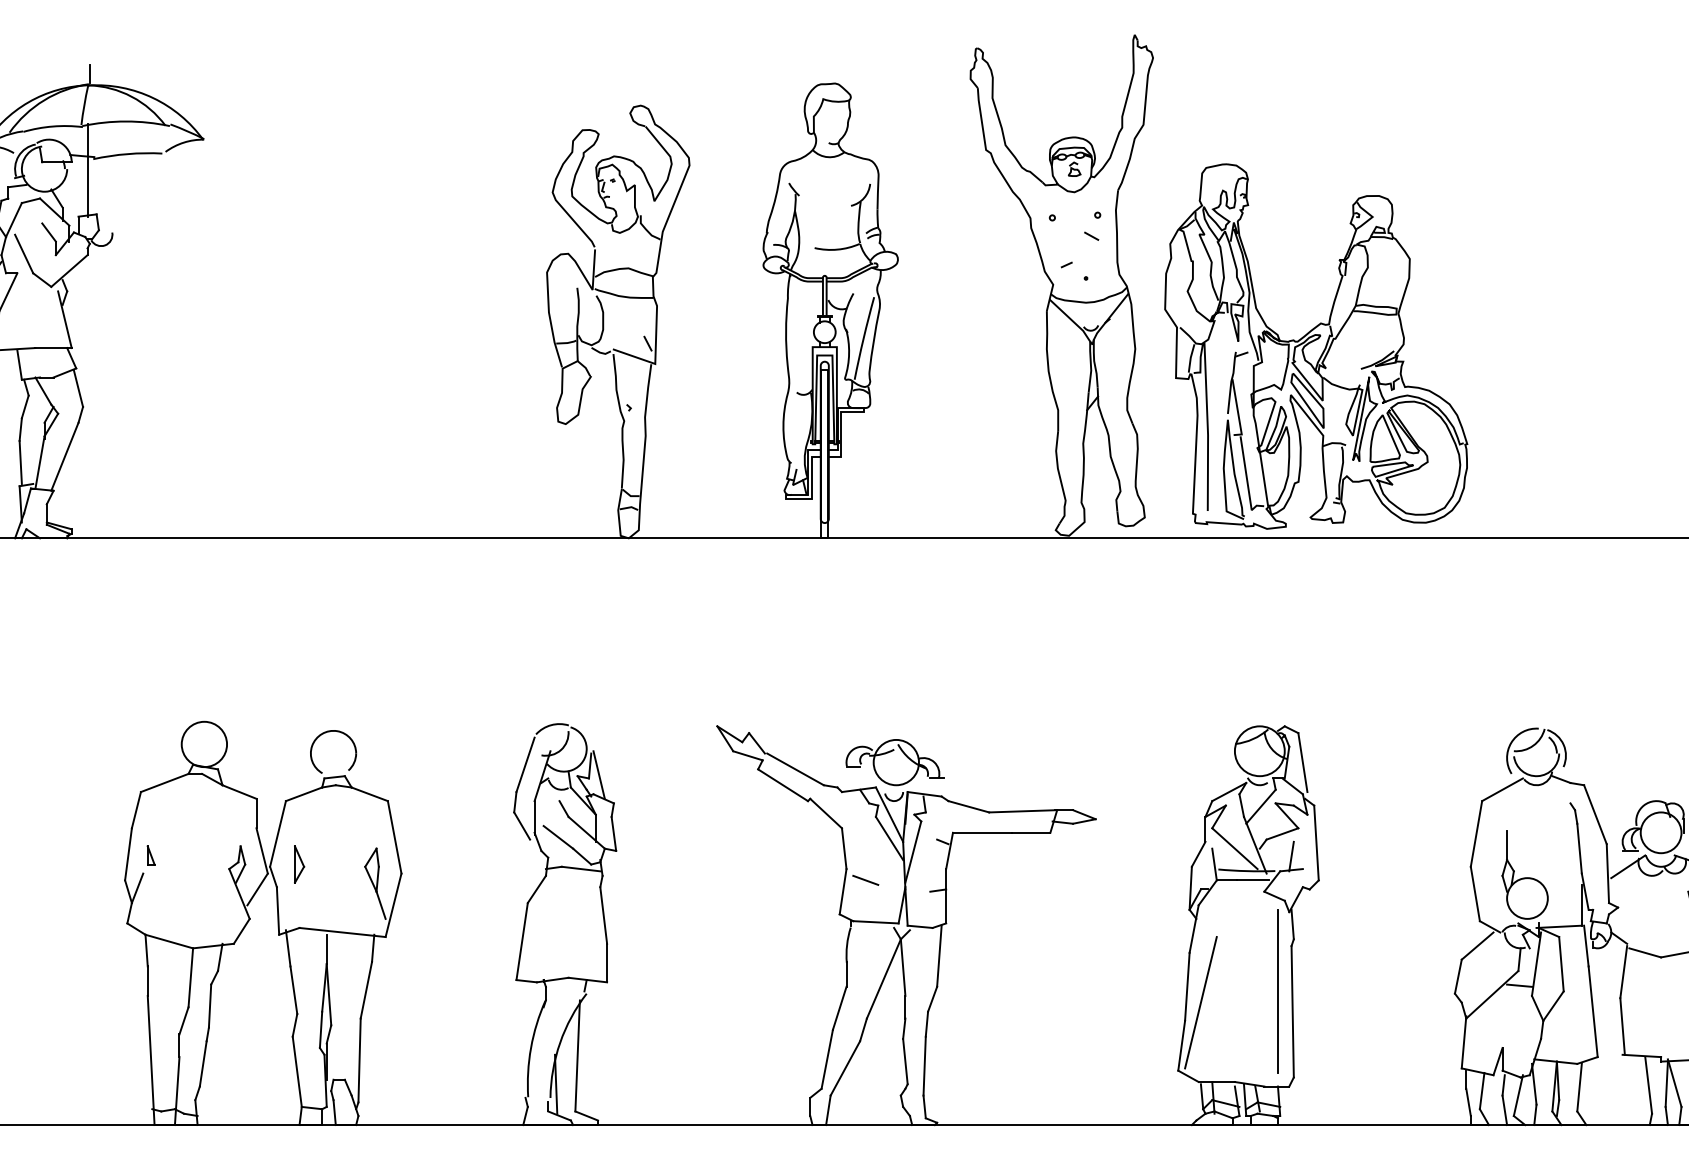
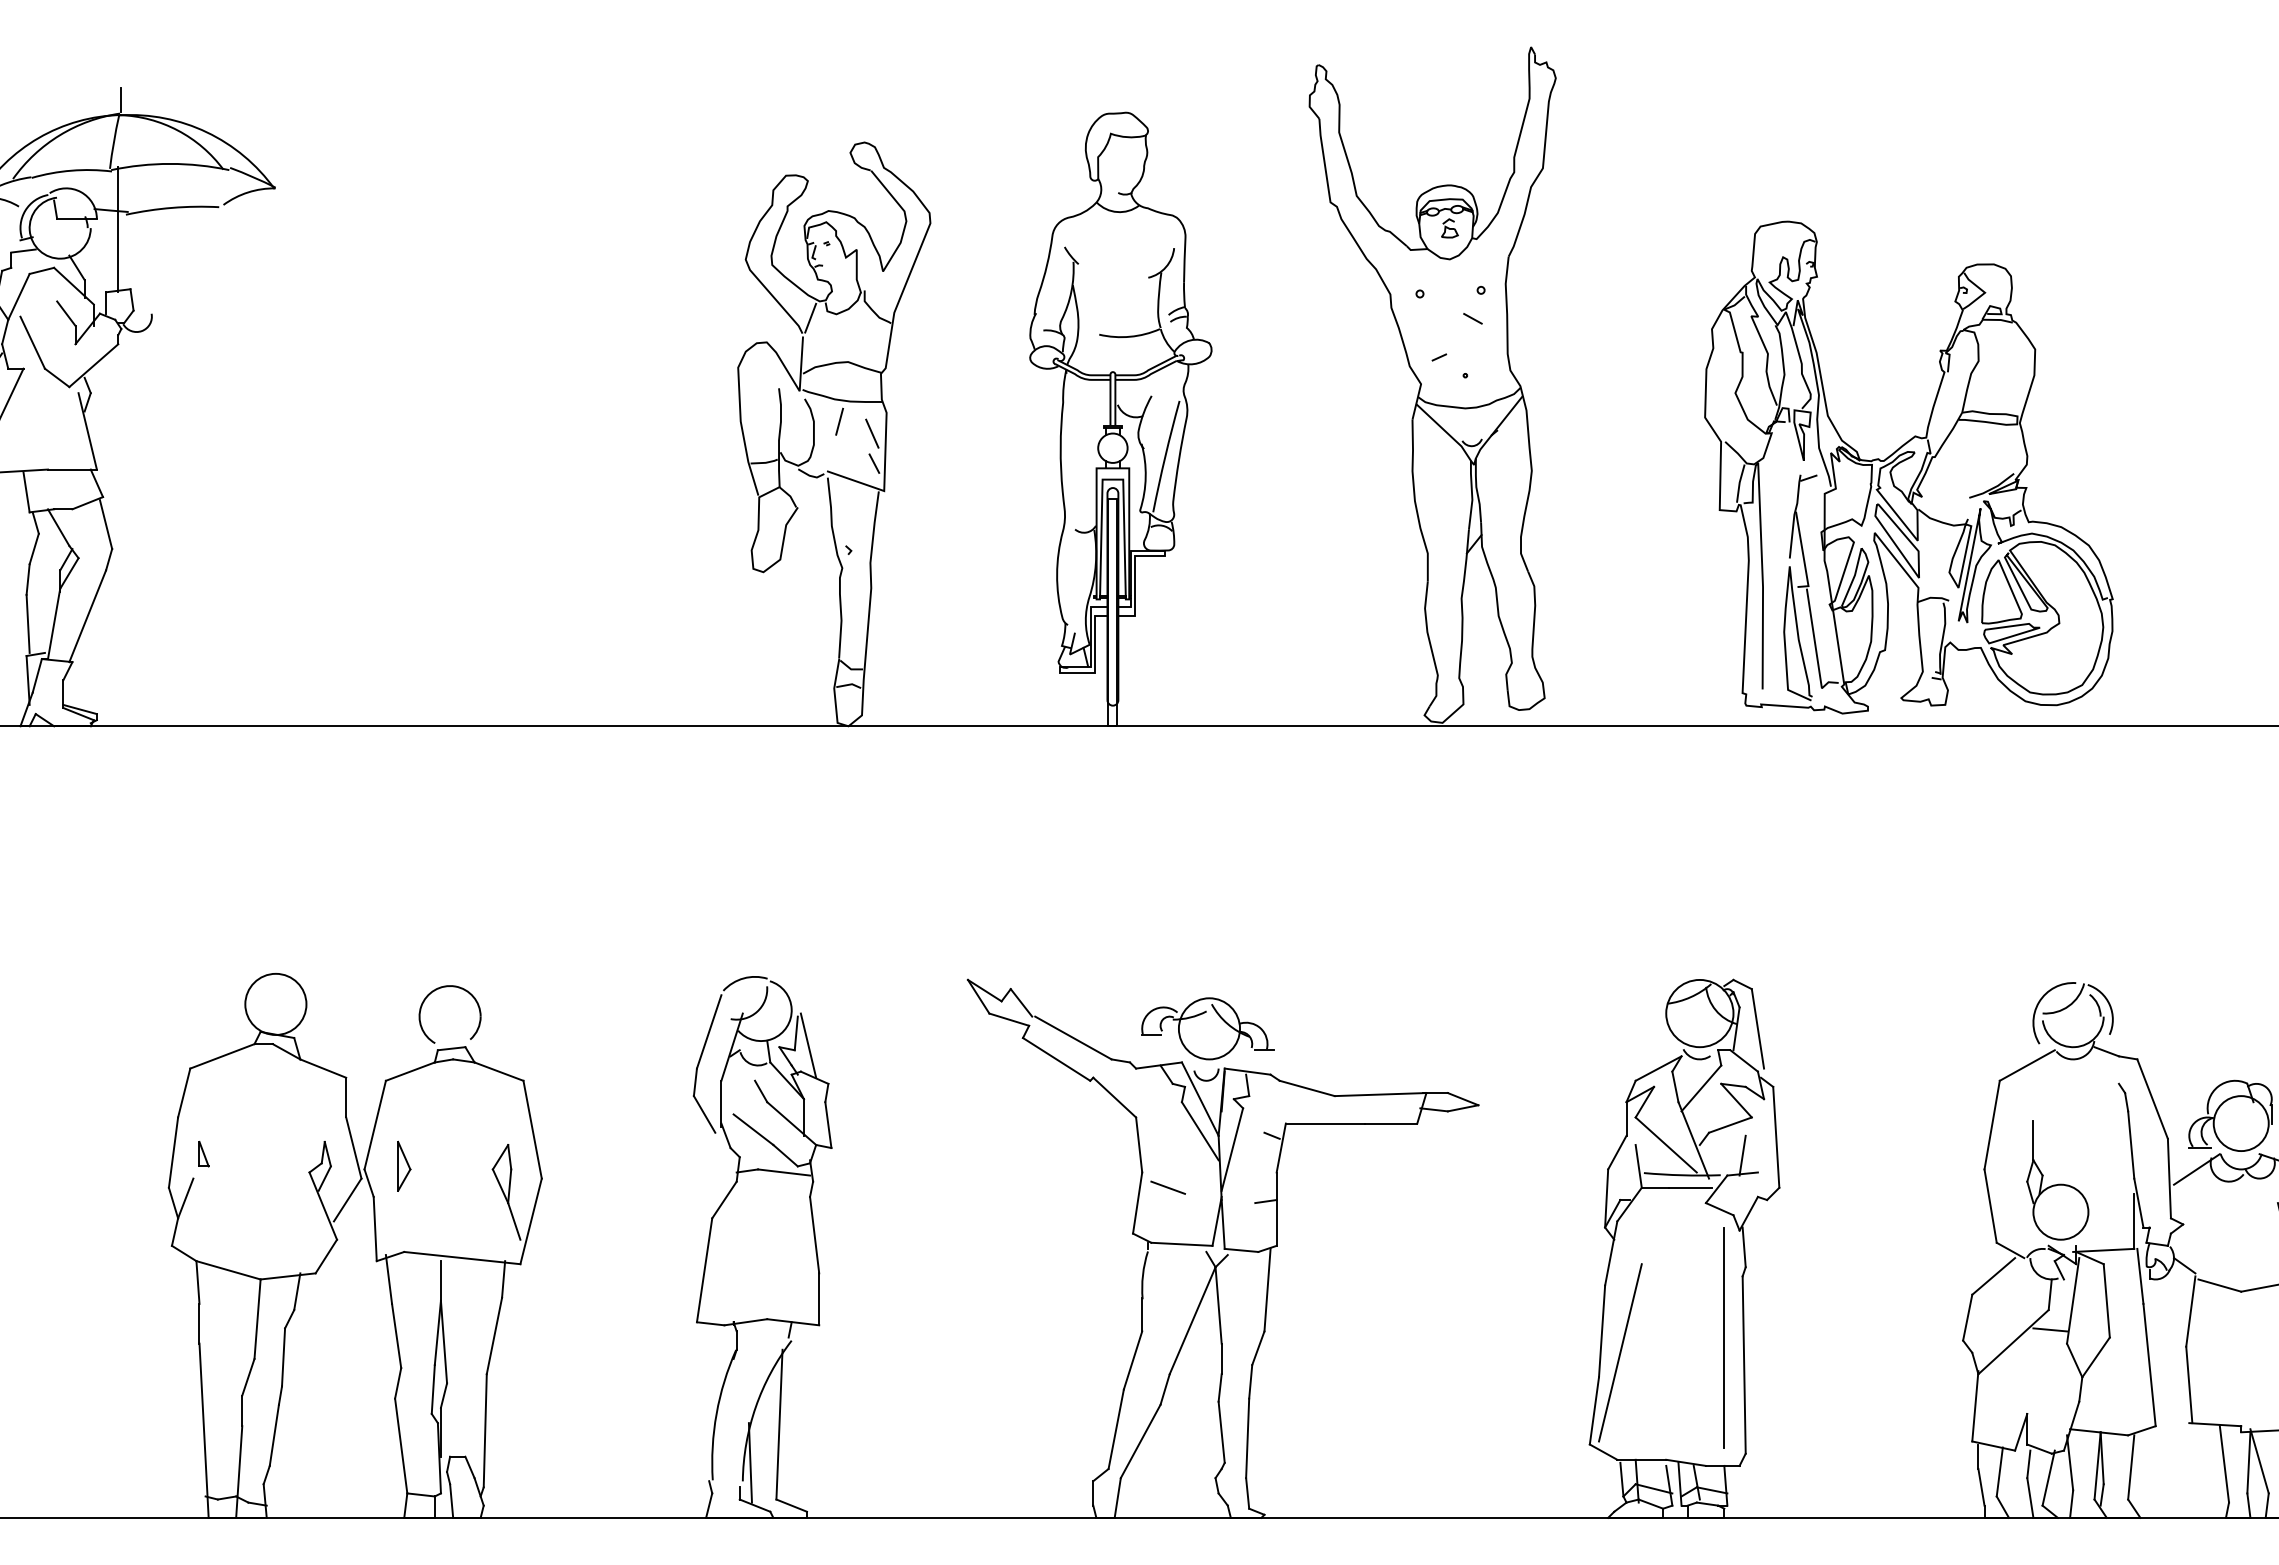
line: (600, 235) -> (810, 317), added
line: (622, 312) -> (839, 421), added
line: (646, 321) -> (872, 433), added
part: (1315, 346) -> (1908, 467), moved

